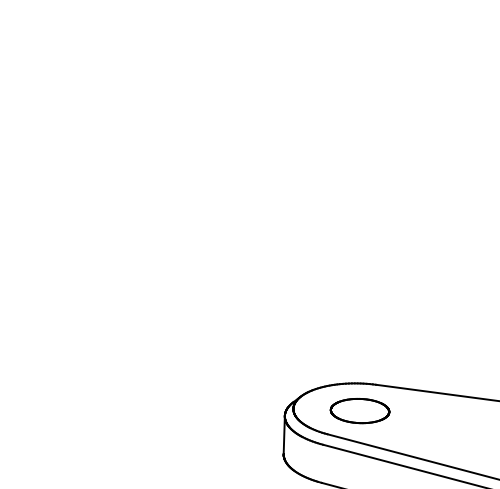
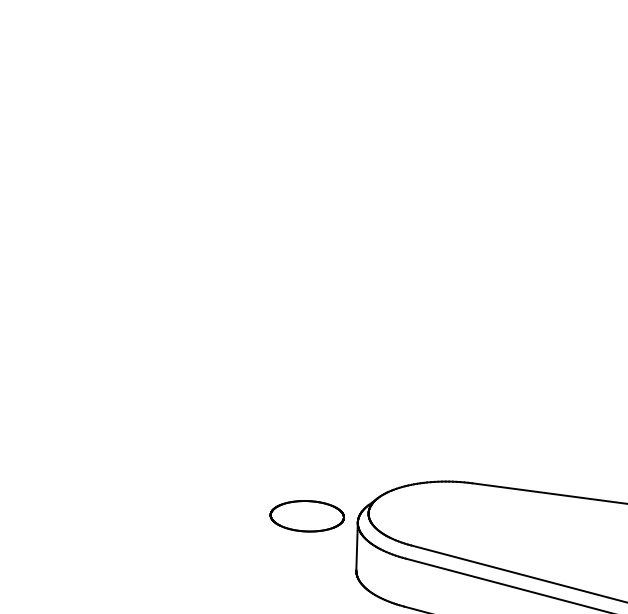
part: (359, 411) -> (306, 516), moved

